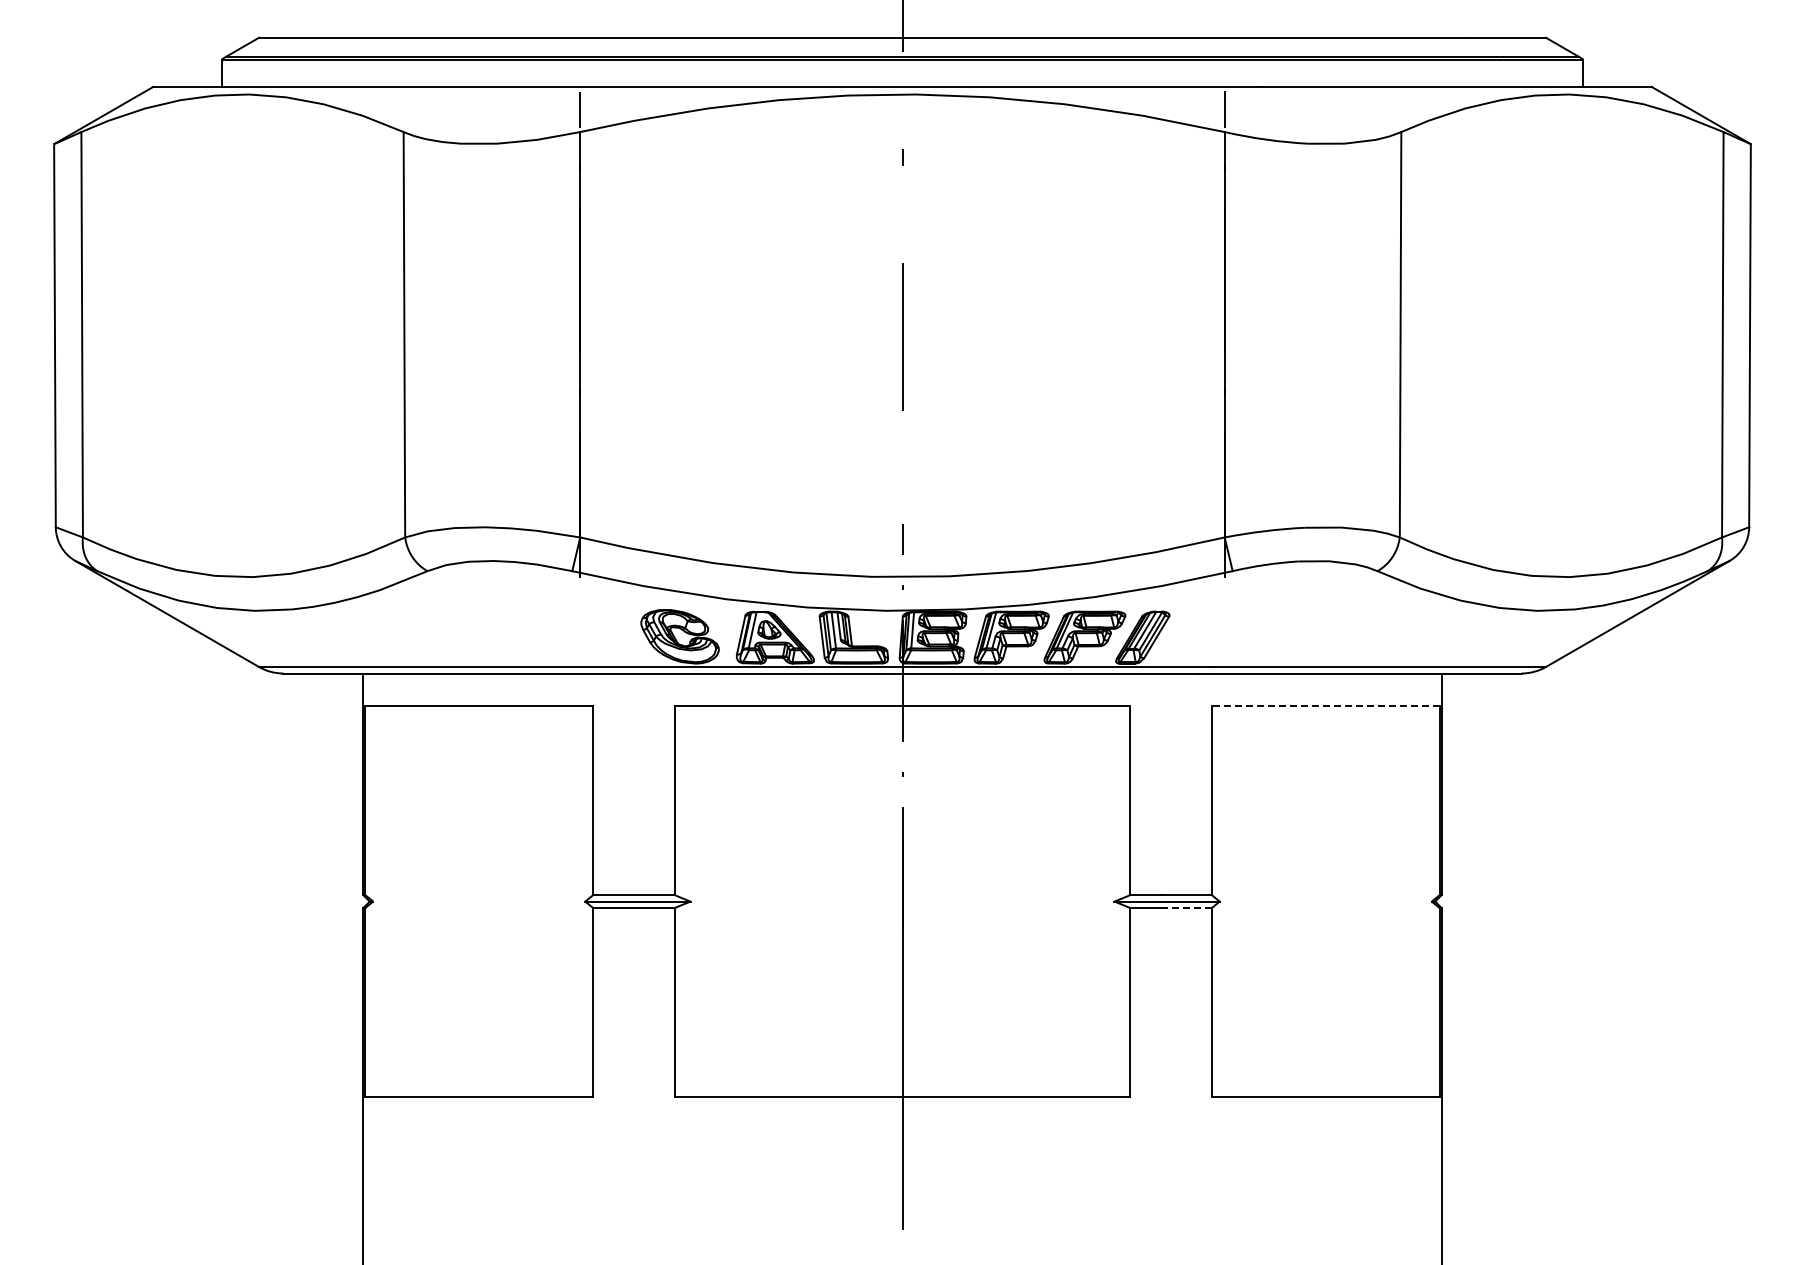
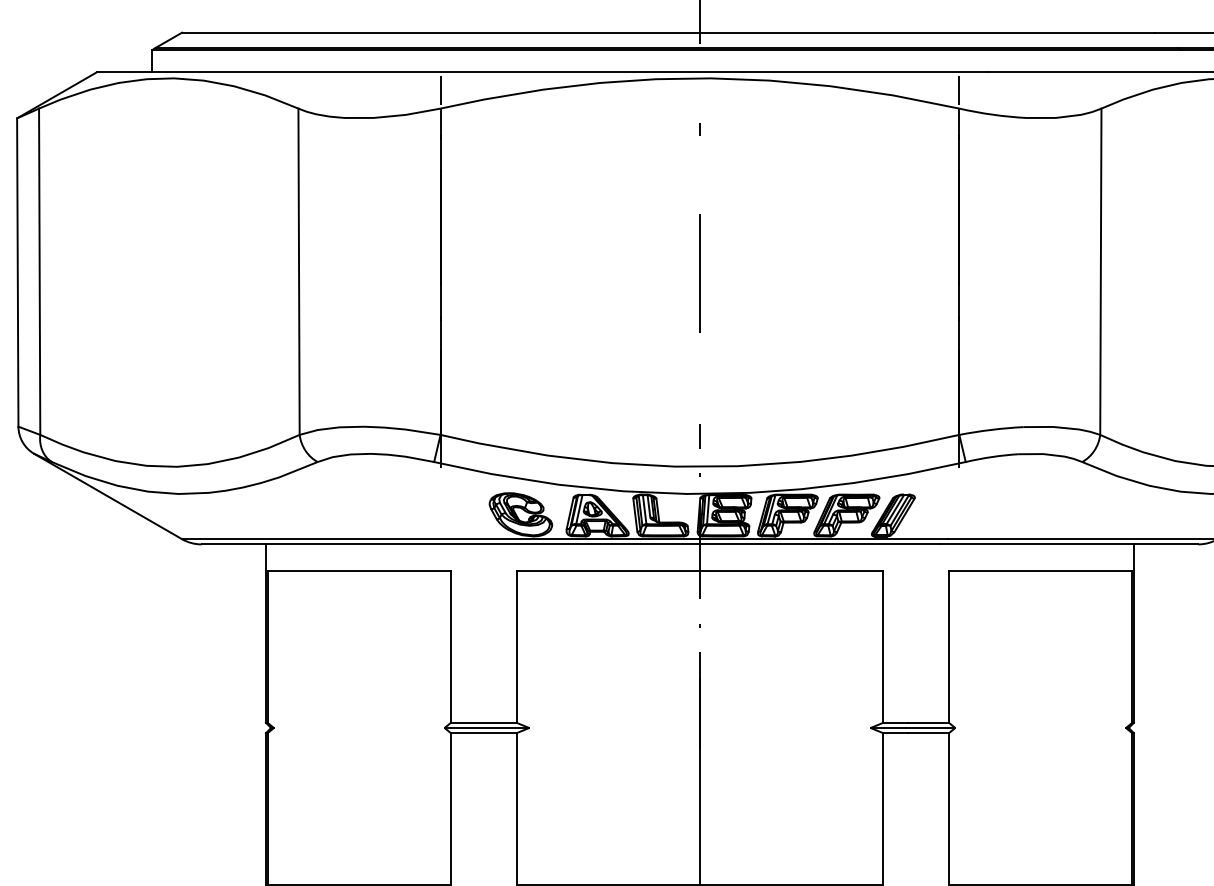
line: (1325, 706) -> (1040, 570), dashed -> solid
line: (1185, 908) -> (927, 733), dashed -> solid

